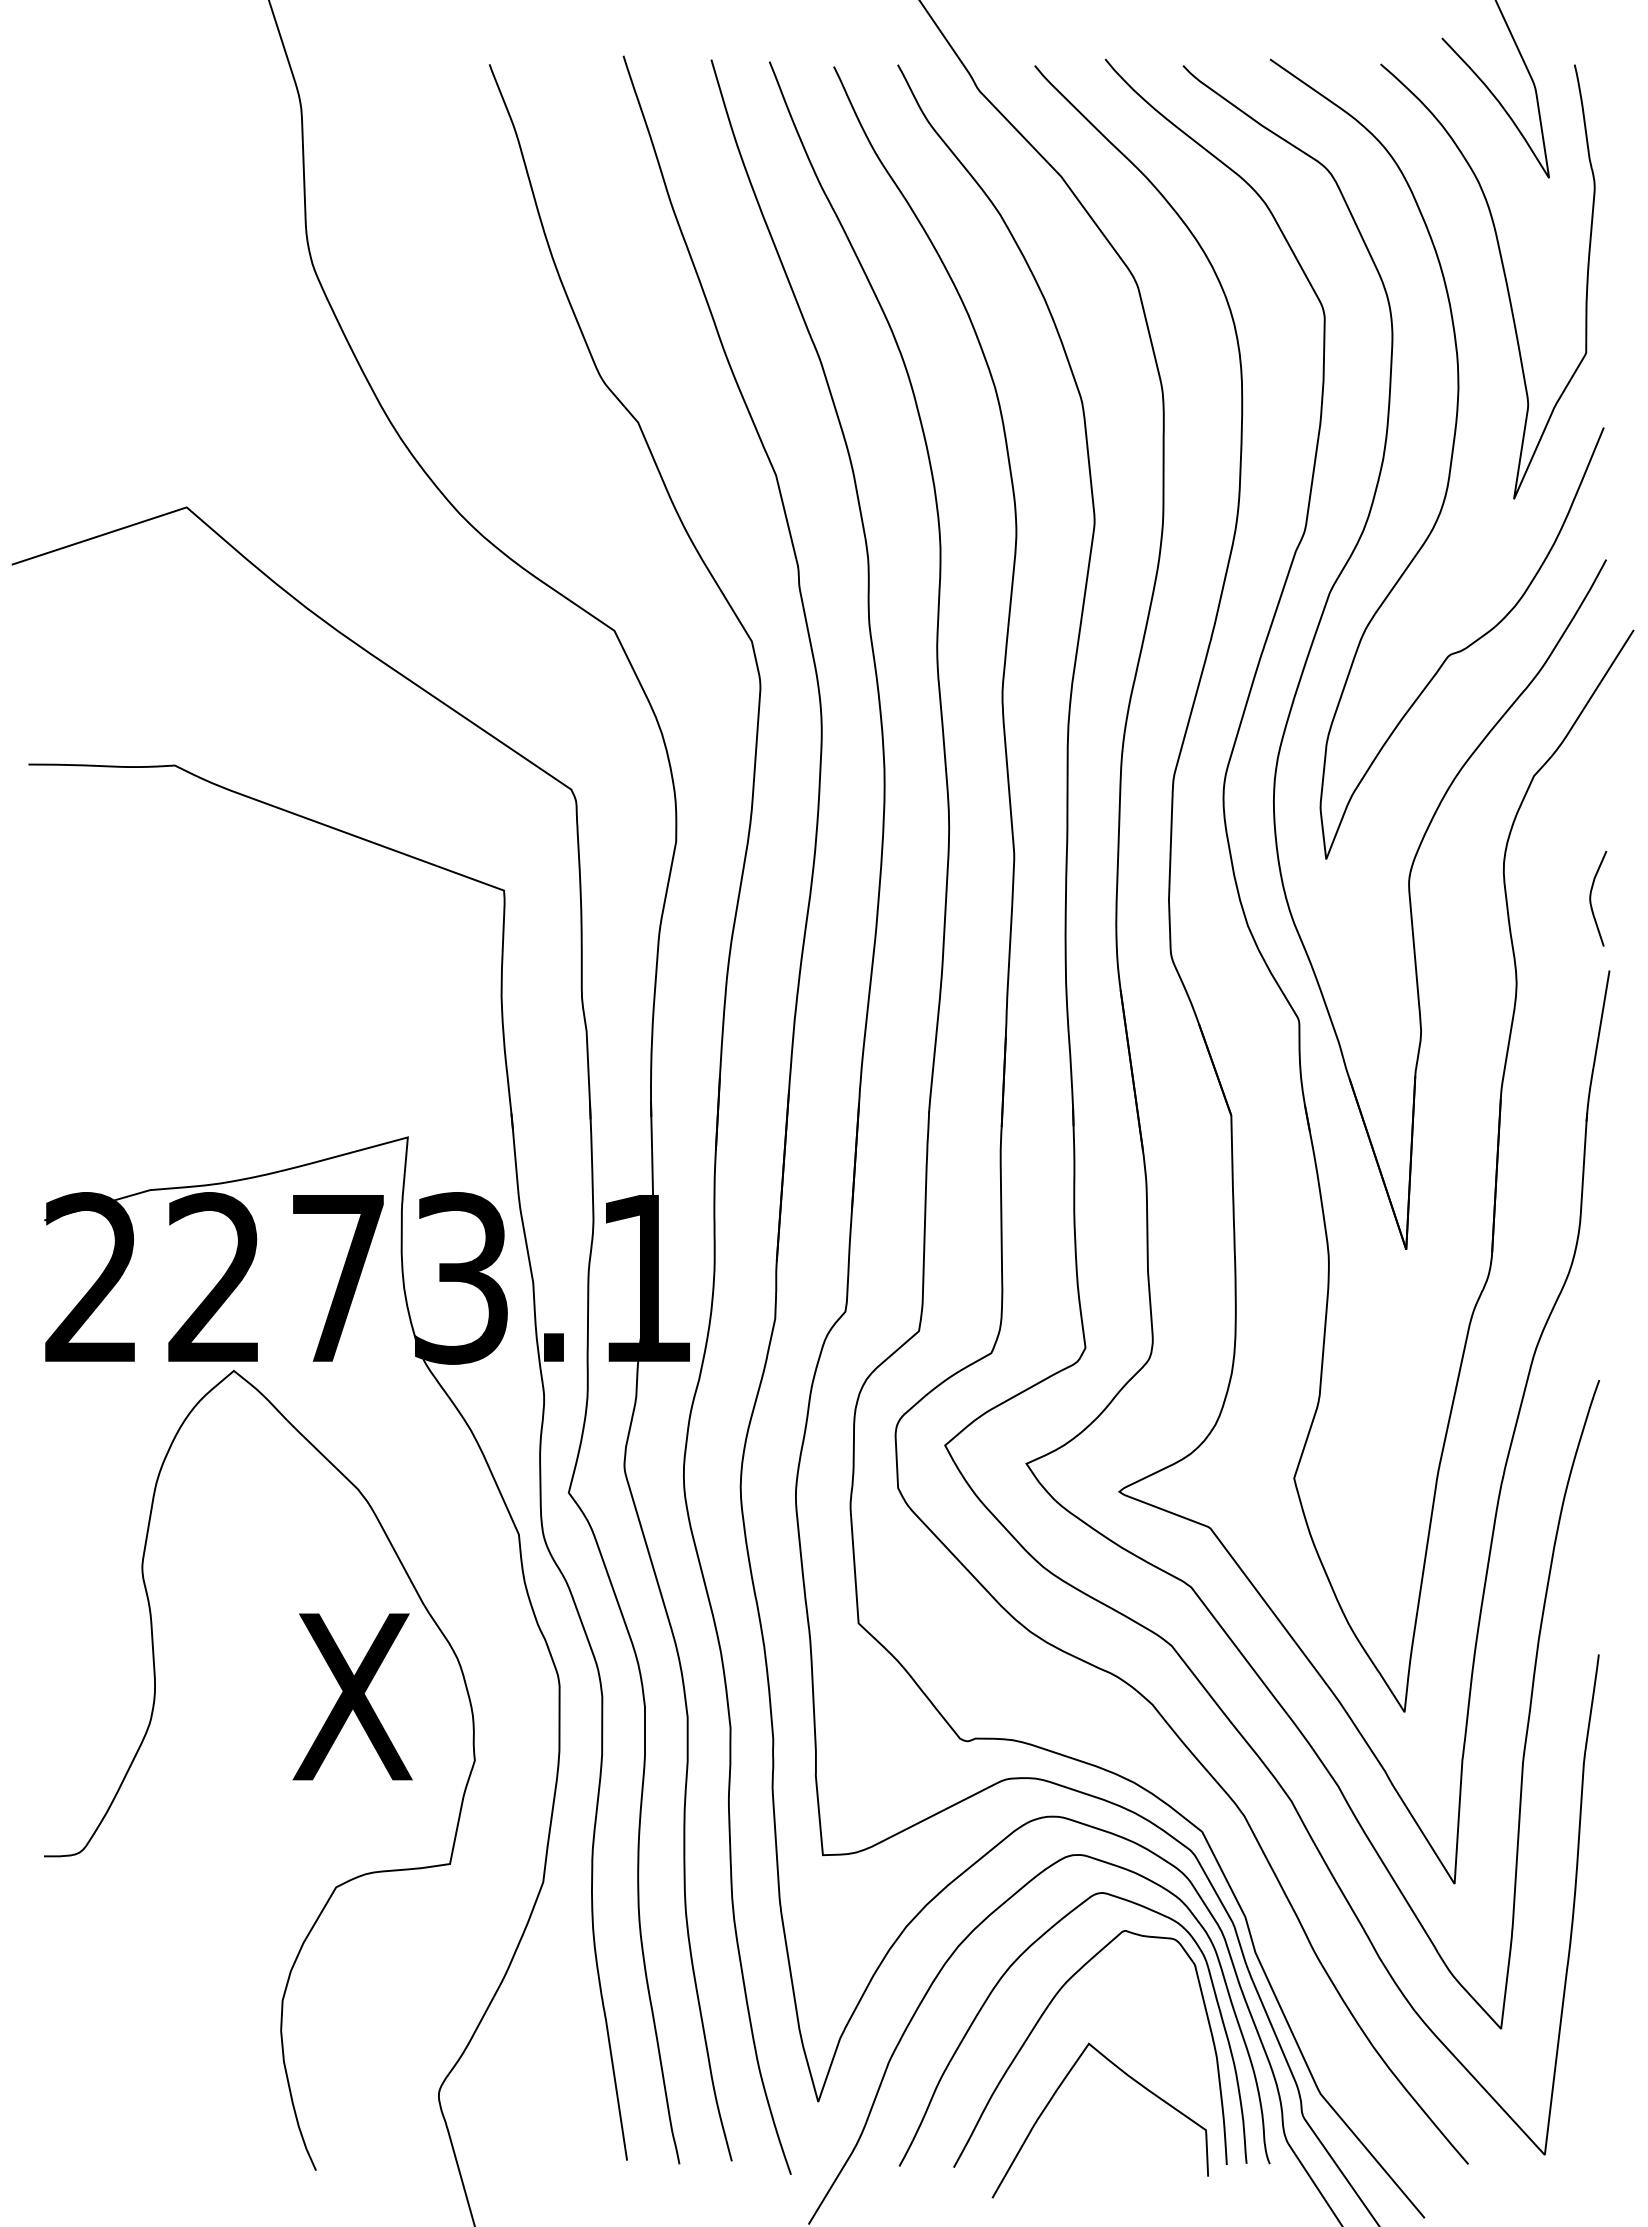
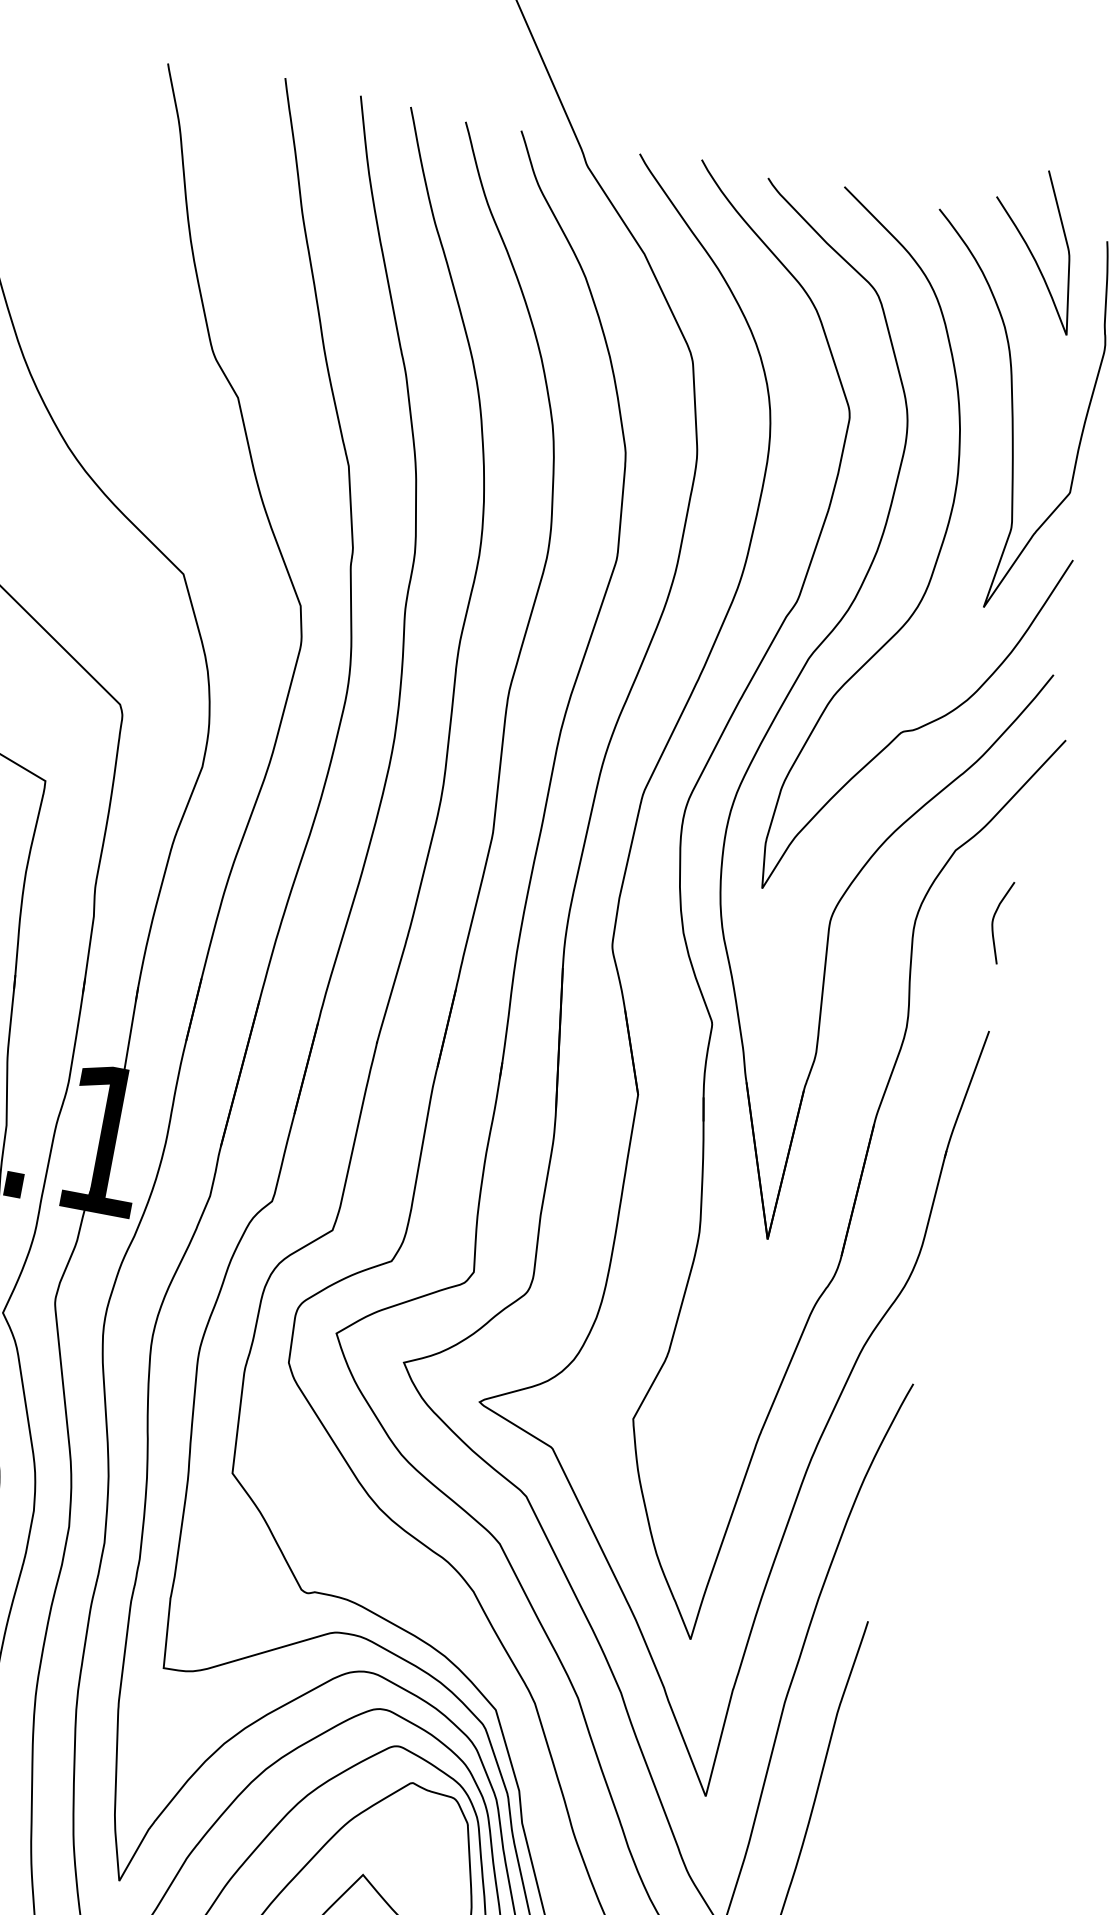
curve: (1591, 898) -> (993, 920), moved

